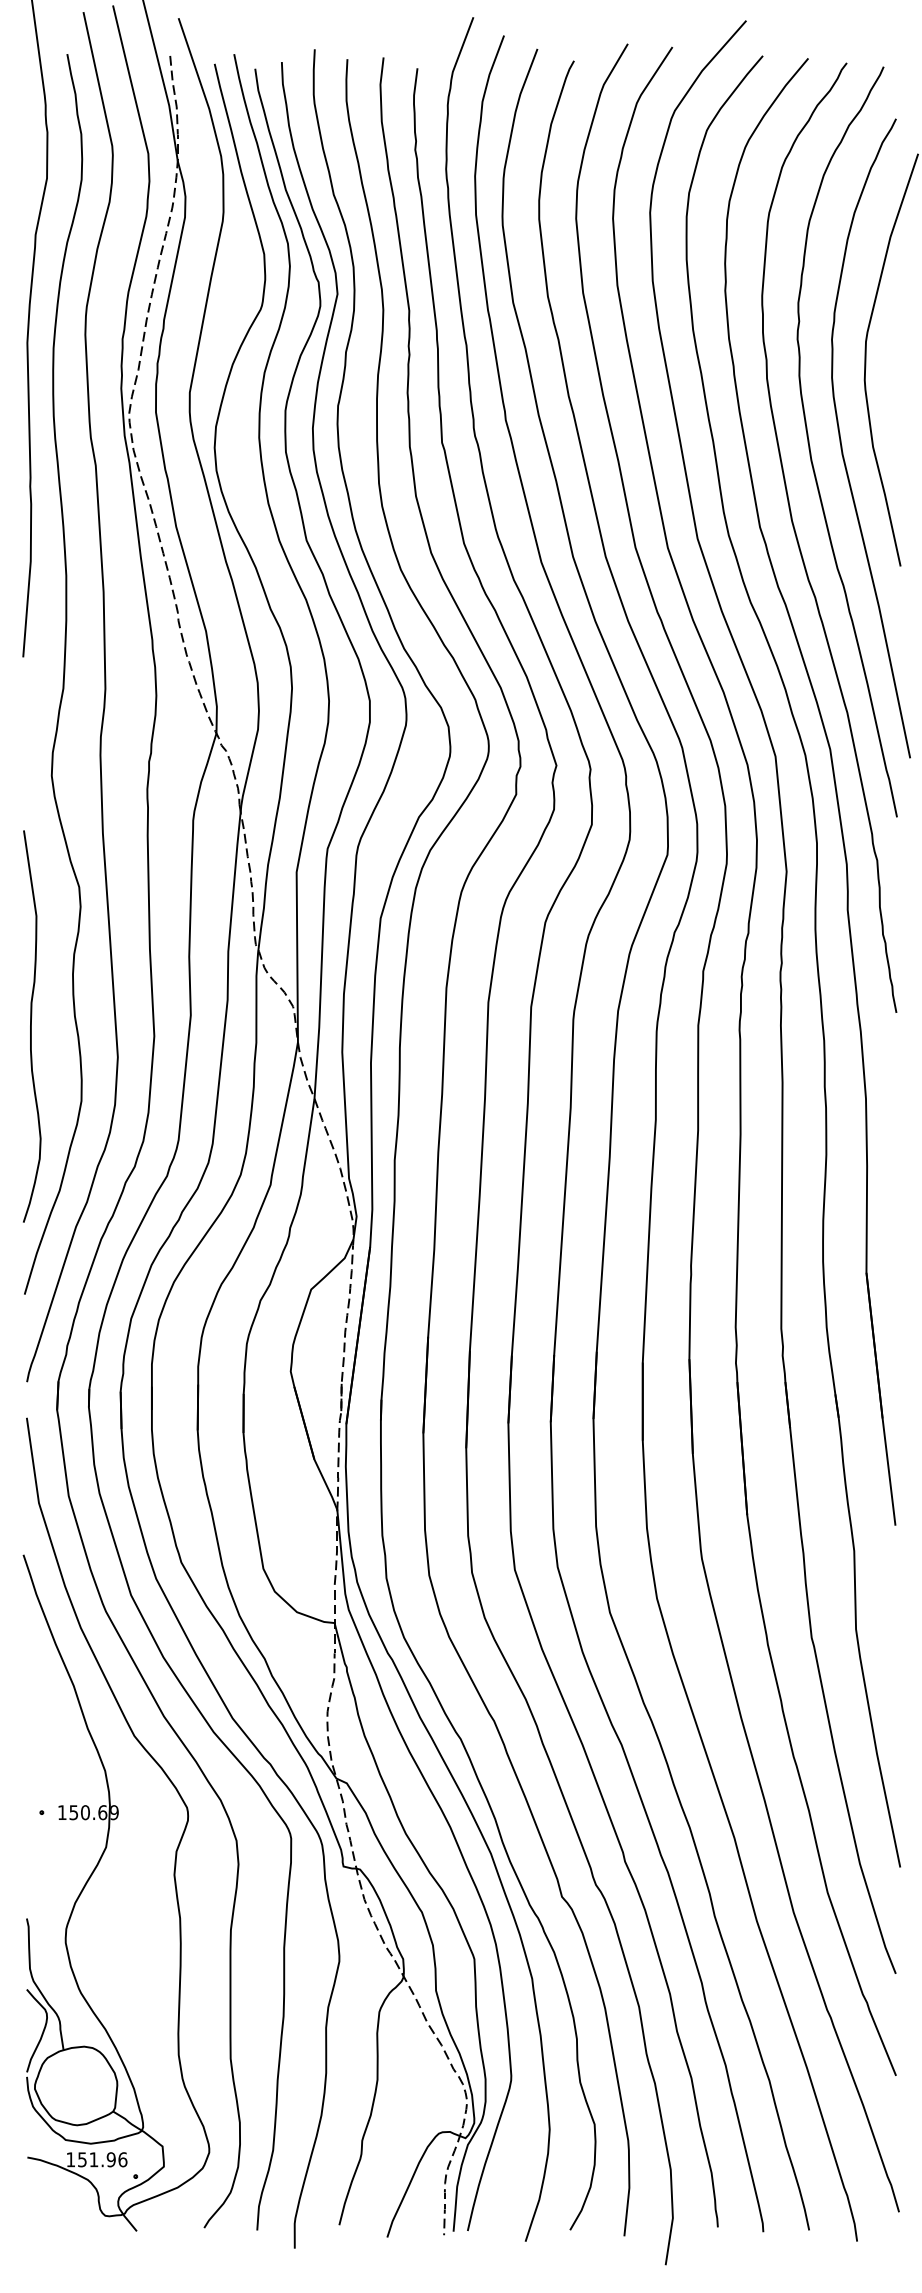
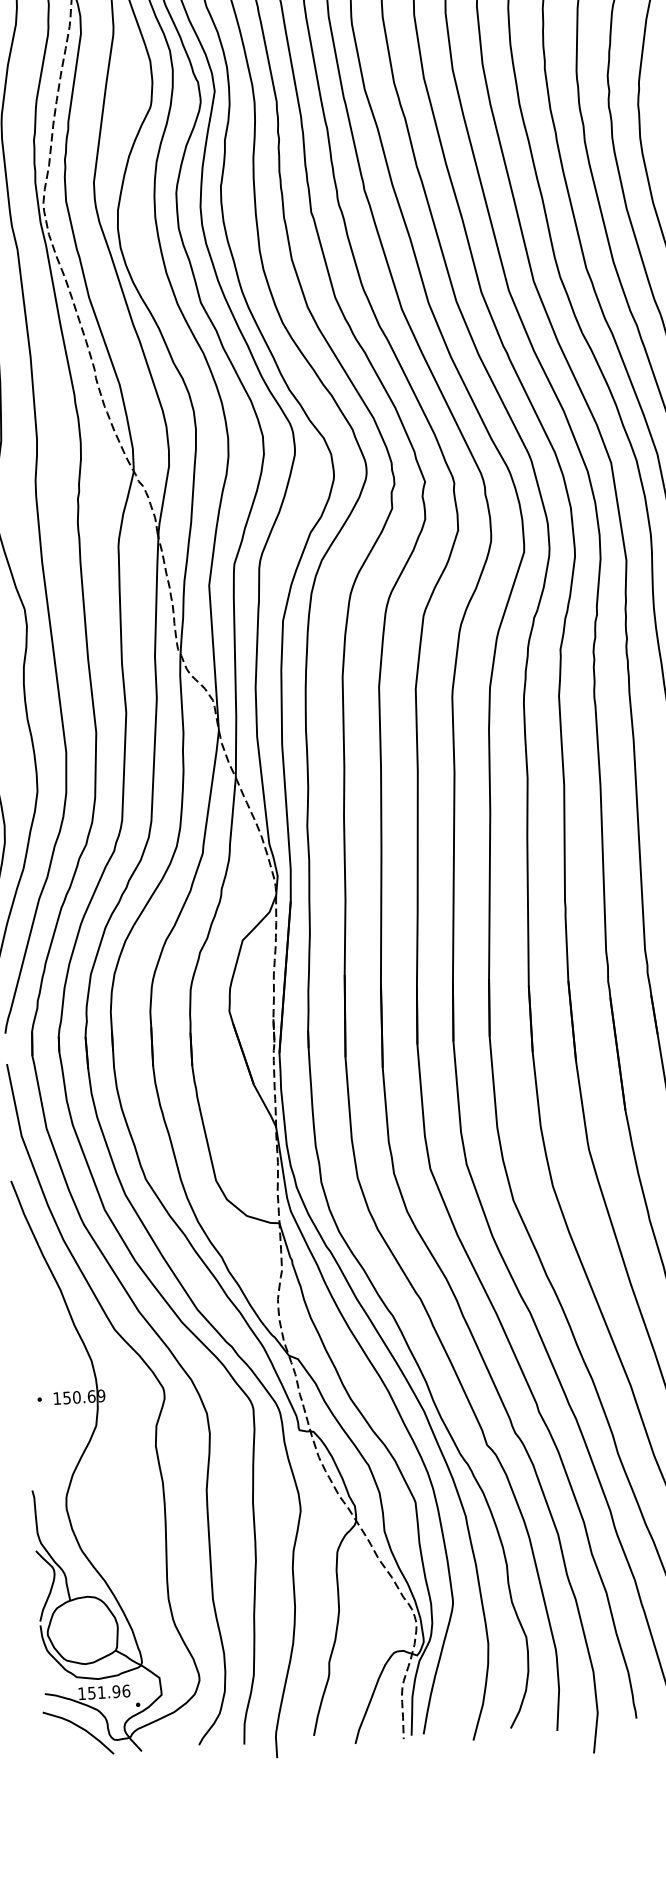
curve: (66, 2200) -> (80, 1728), added

